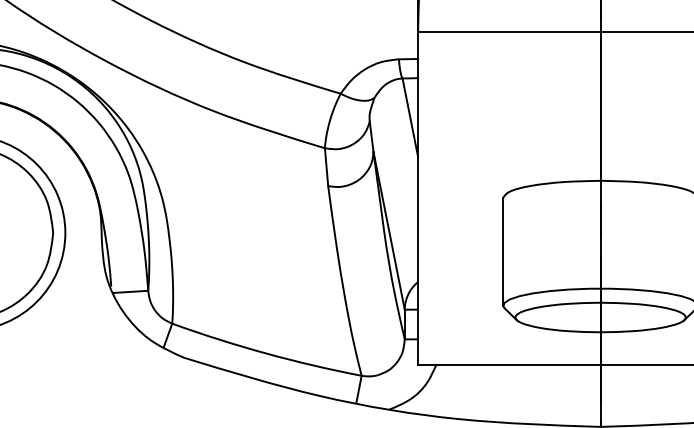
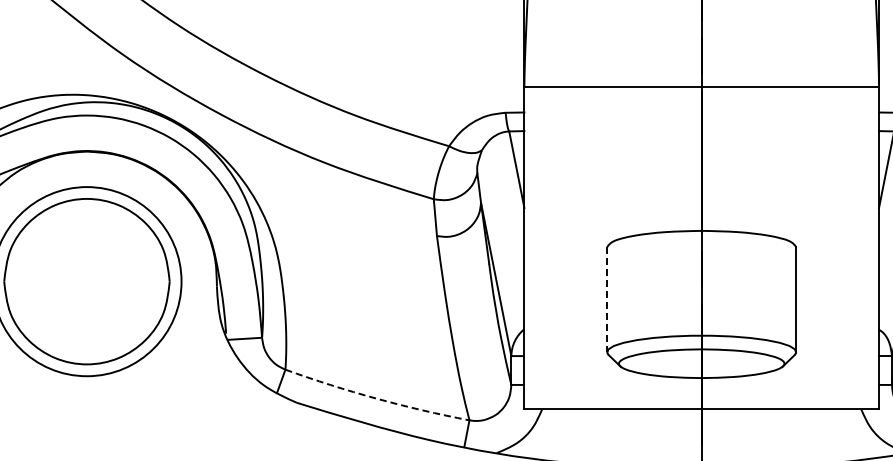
line: (503, 252) -> (607, 300), solid -> dashed
arc: (265, 353) -> (376, 398), solid -> dashed

